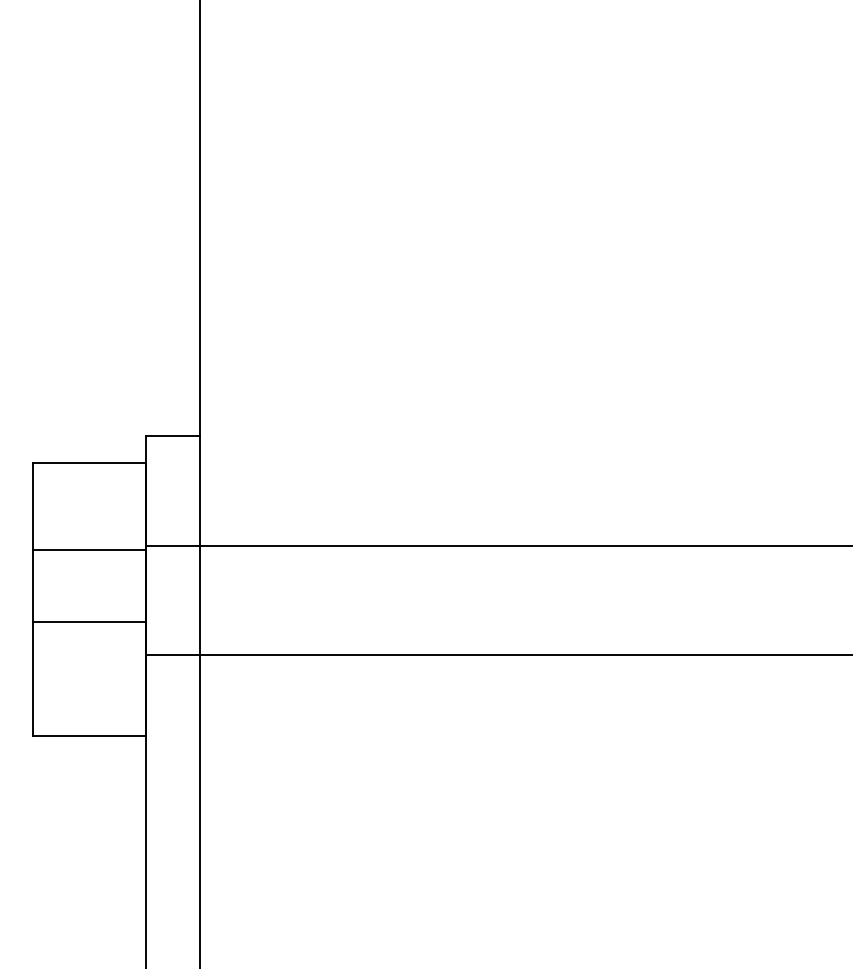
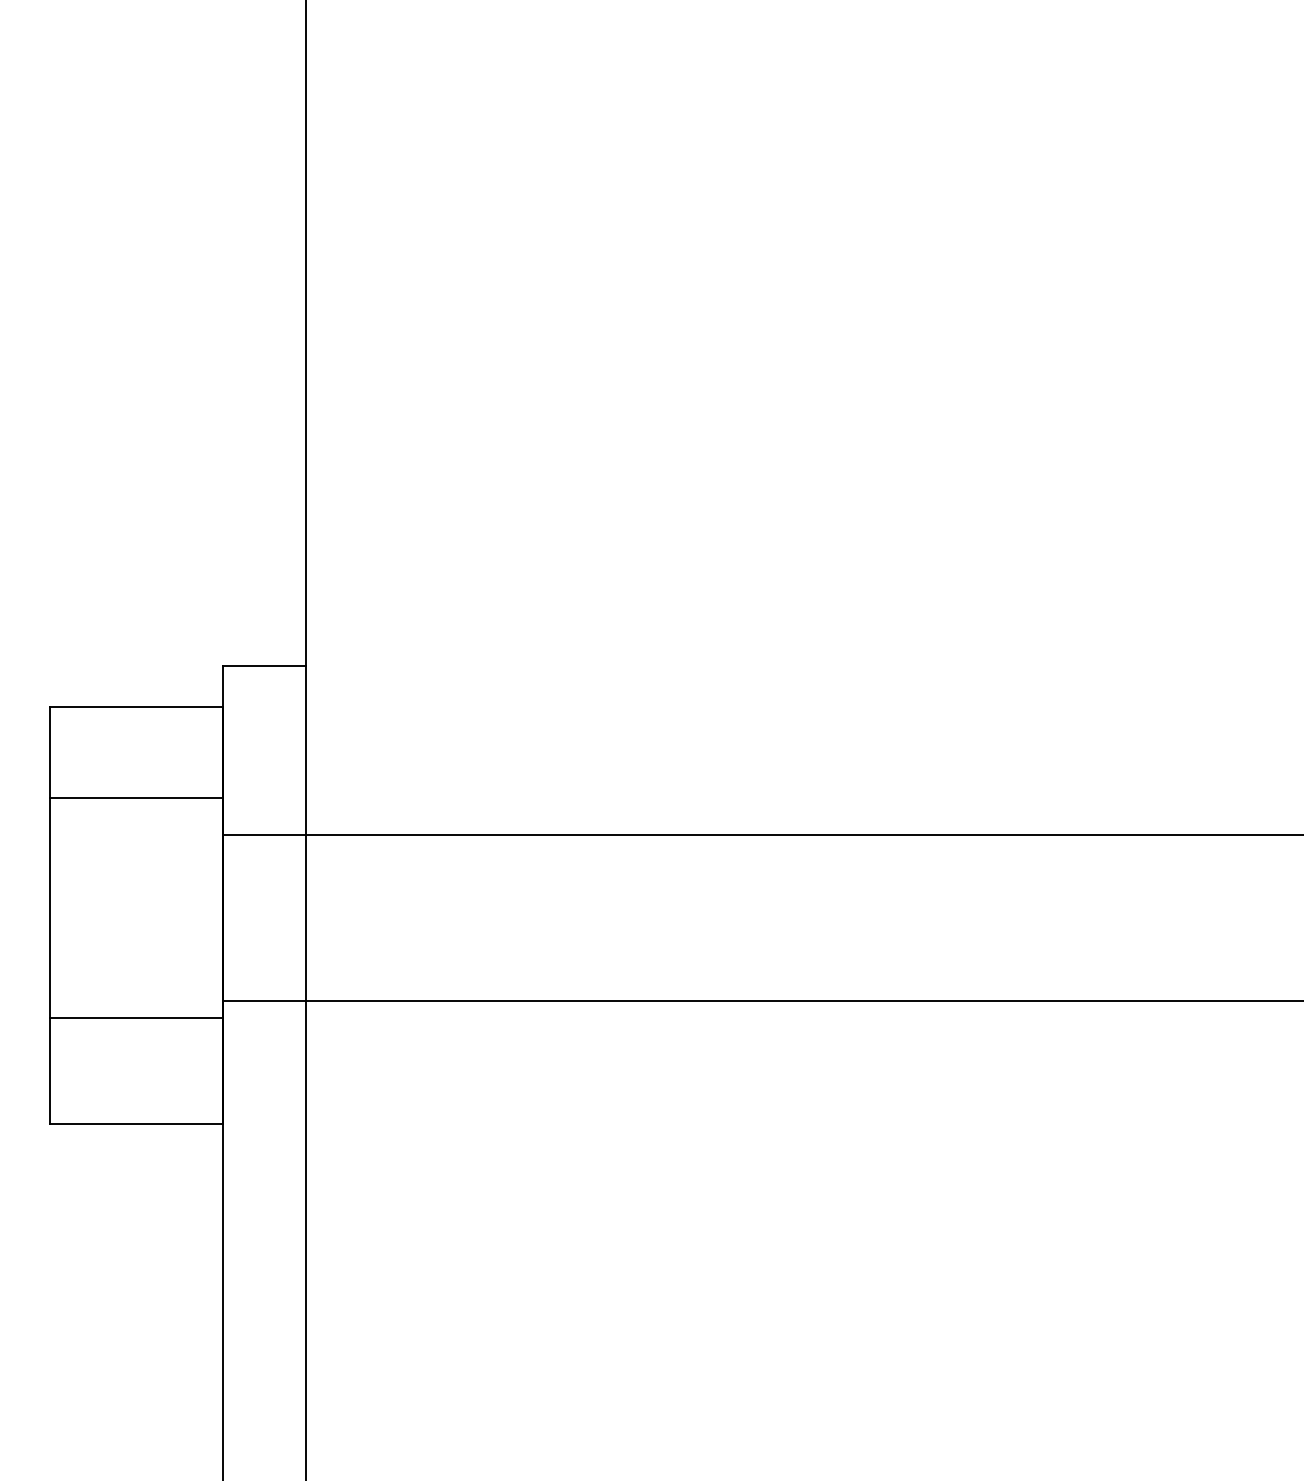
line: (88, 550) -> (135, 798), moved
line: (88, 622) -> (135, 1018), moved

